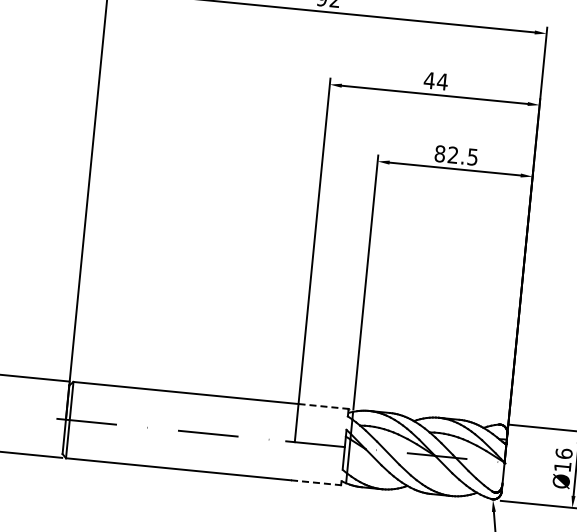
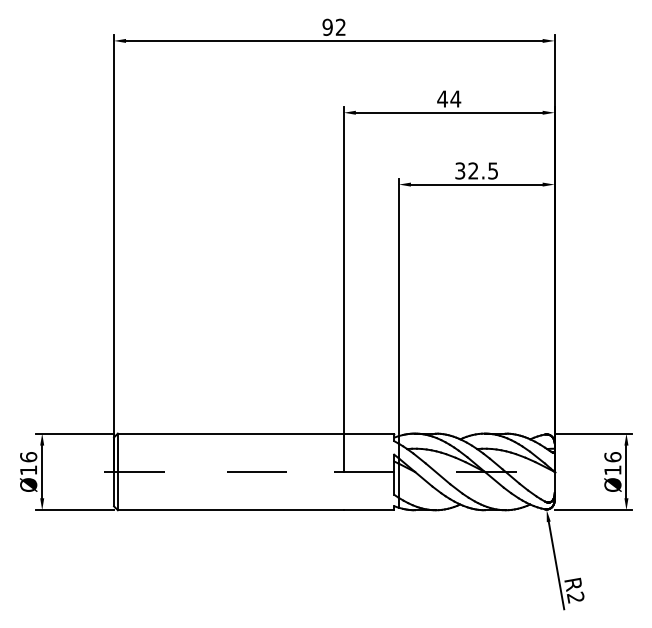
text: (440, 153) -> (460, 170), 82.5 -> 32.5
line: (324, 406) -> (369, 433), dashed -> solid
line: (316, 483) -> (369, 510), dashed -> solid

